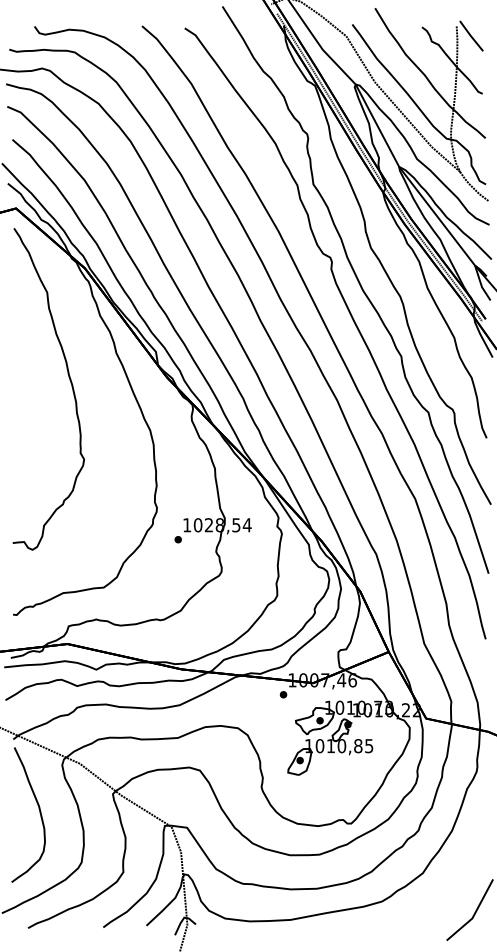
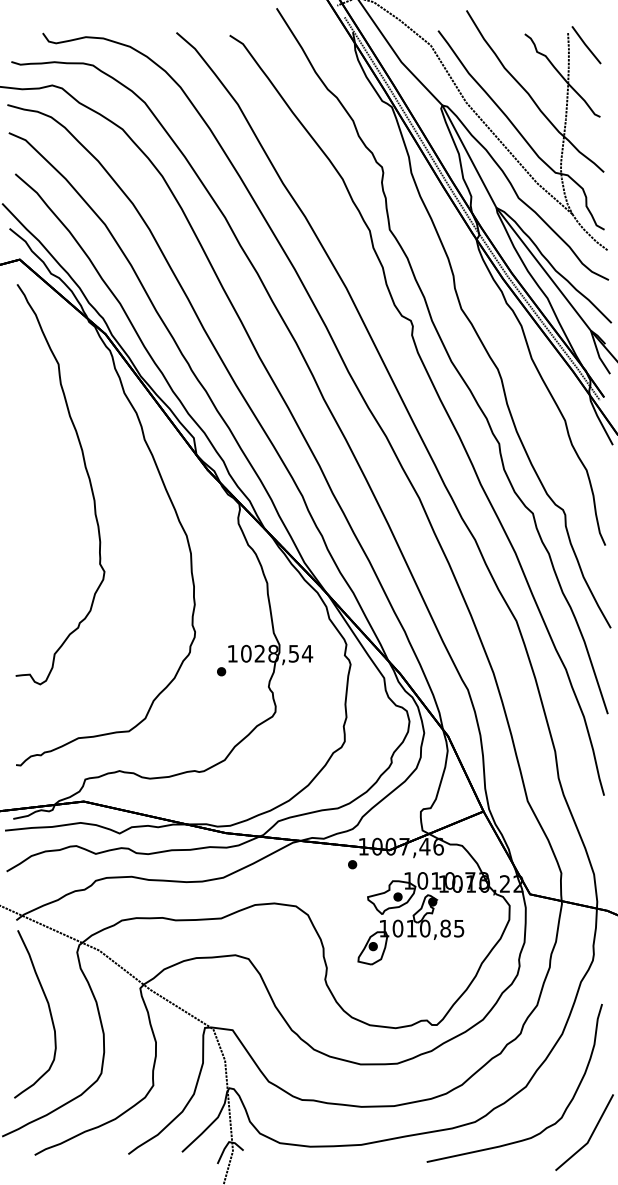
curve: (437, 906) -> (544, 1128), added

